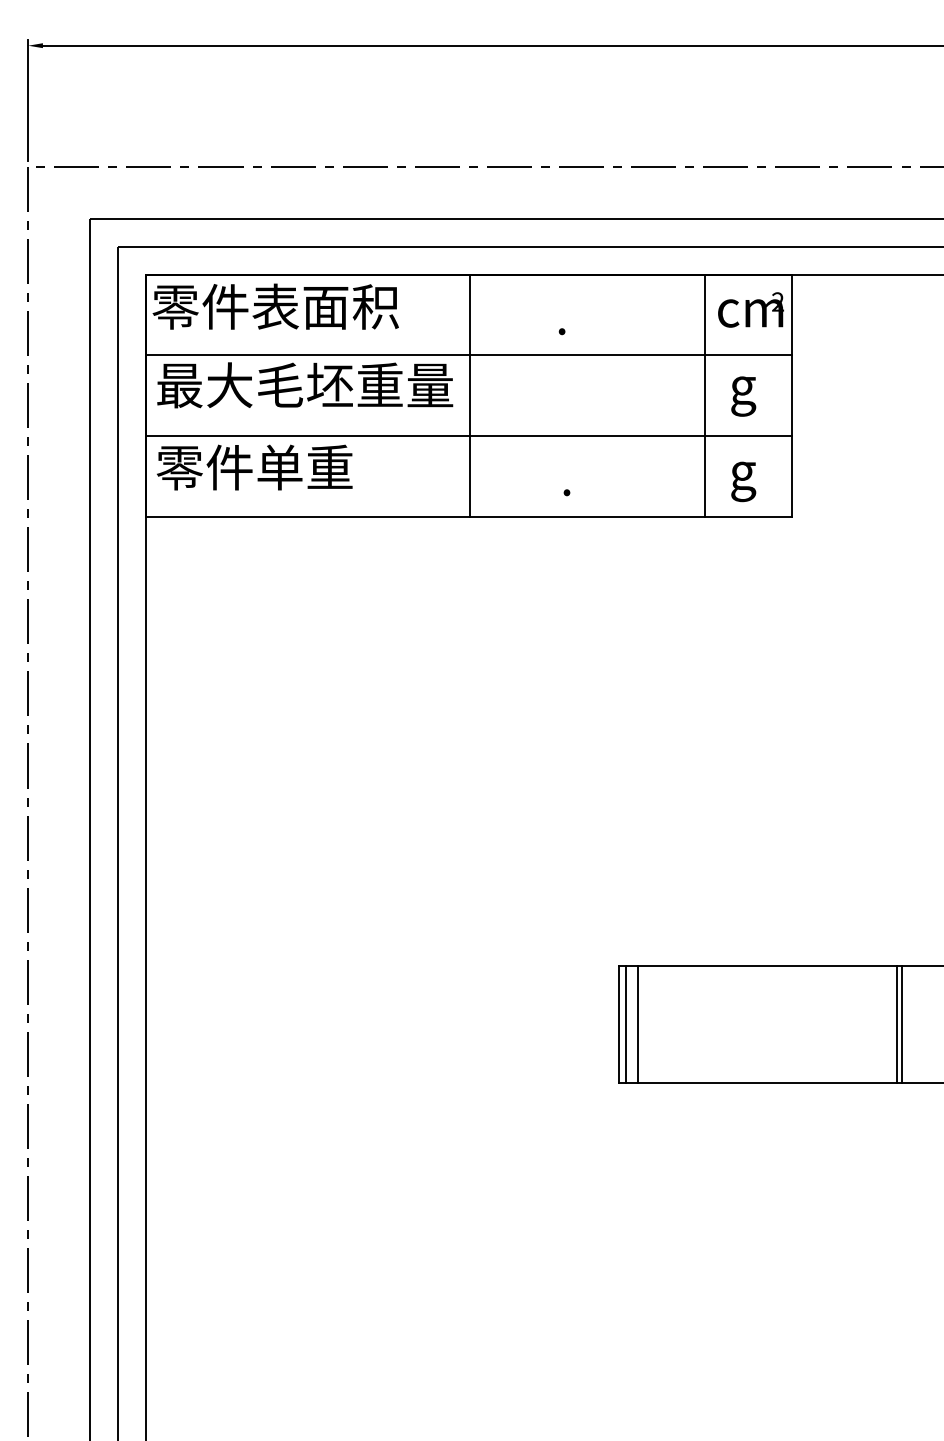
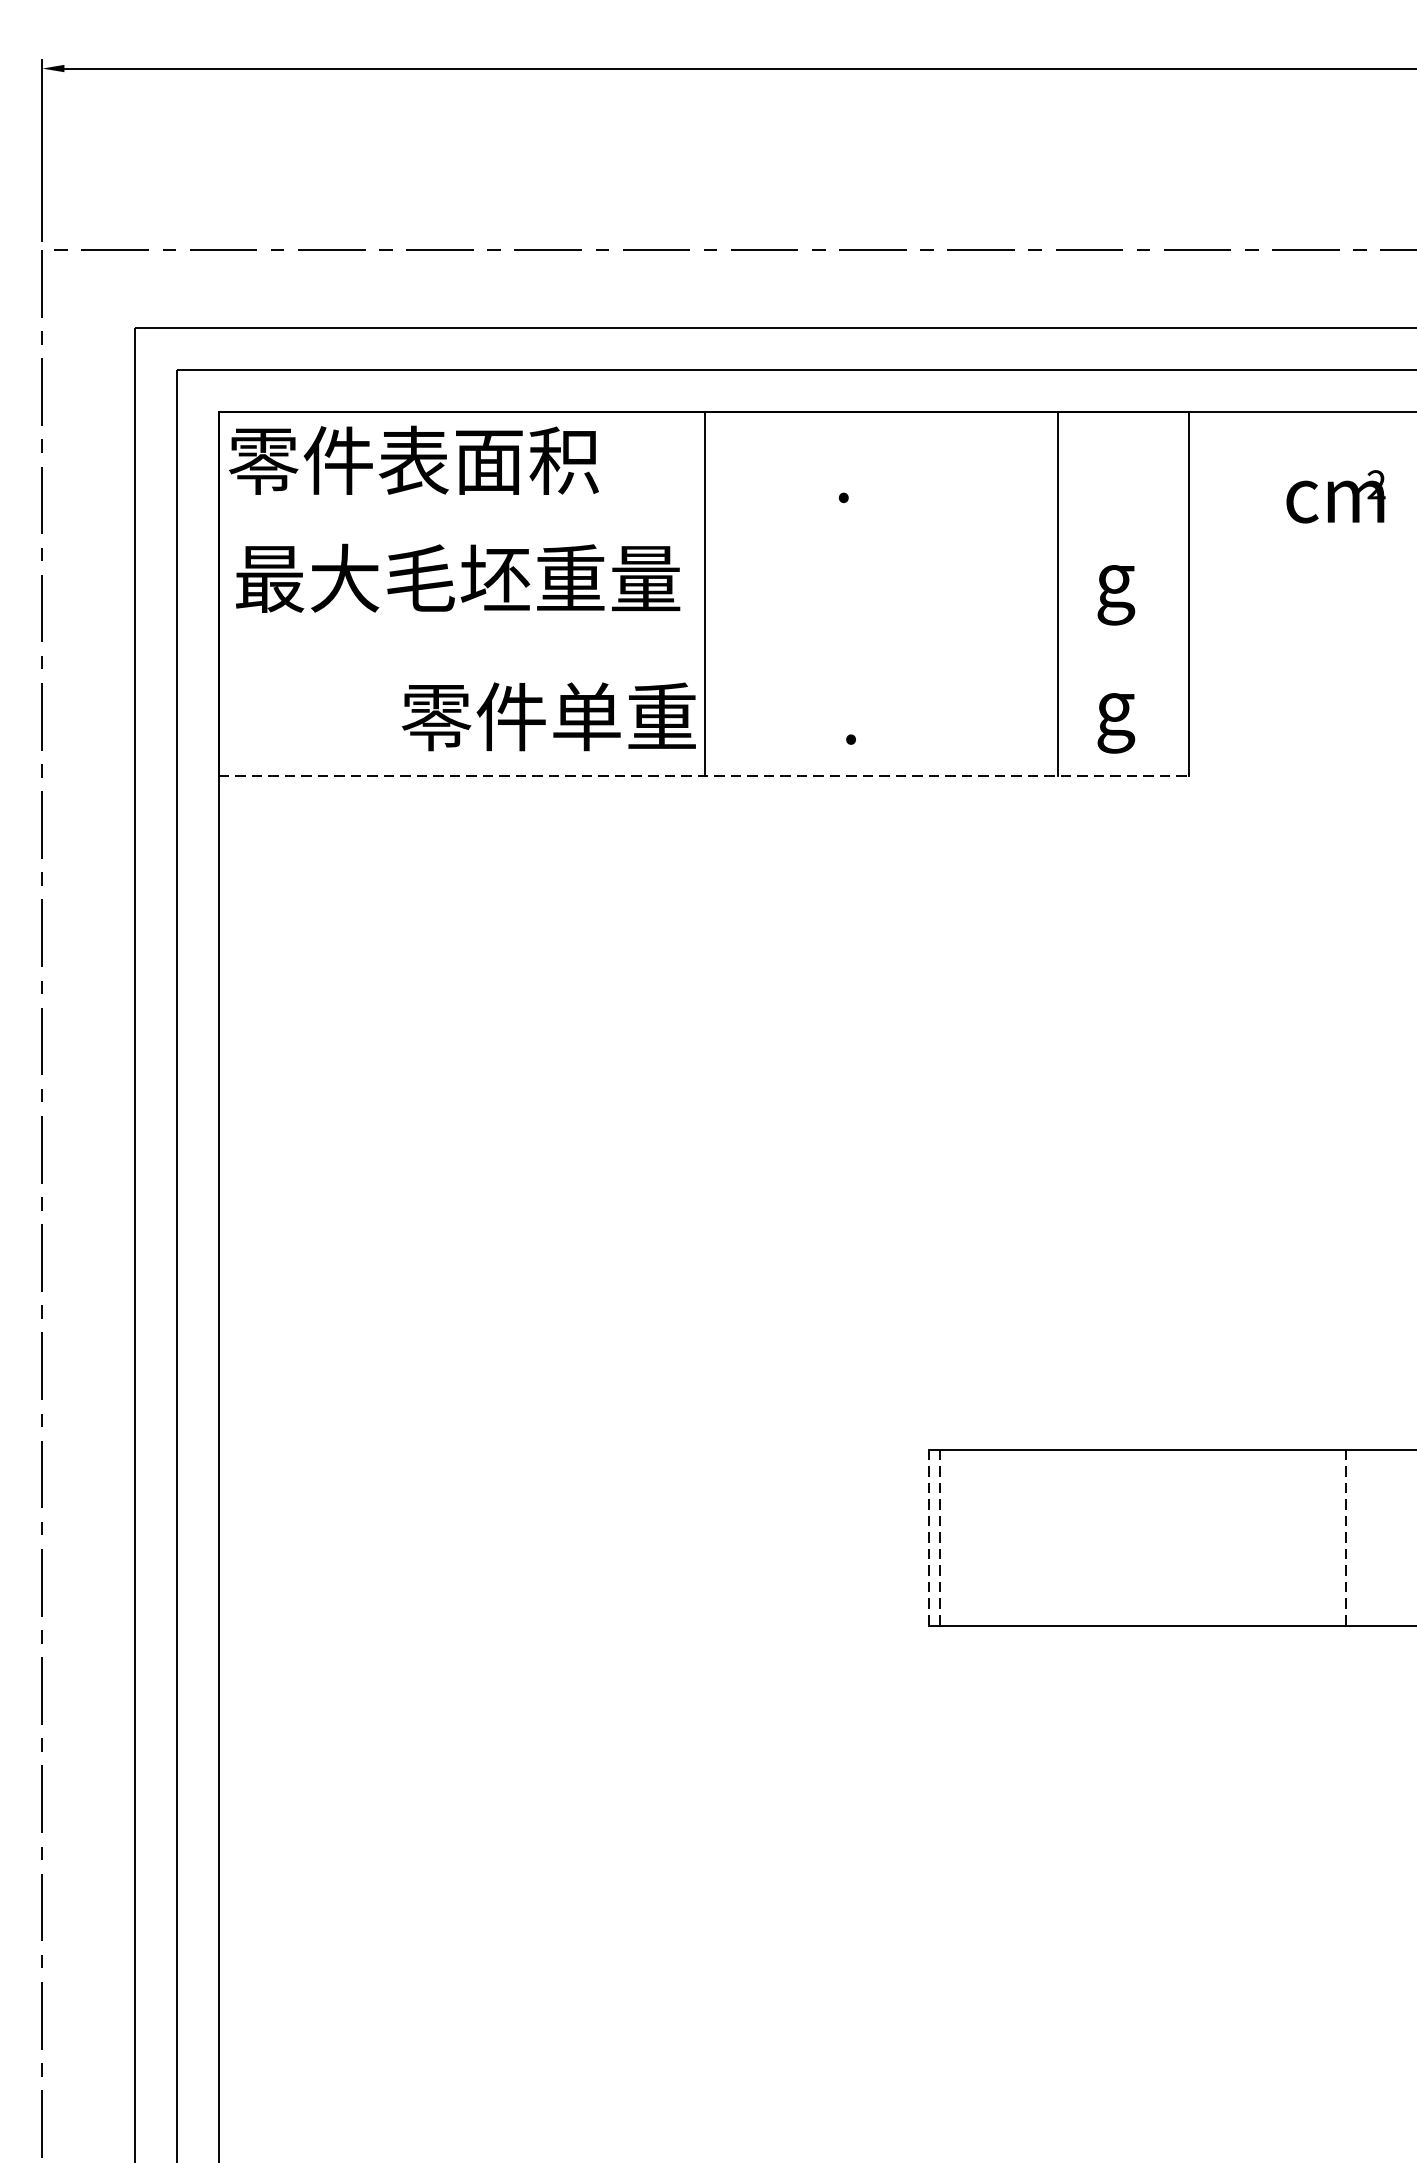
text: (750, 309) -> (1335, 496), moved
line: (468, 355) -> (703, 533), removed
line: (468, 436) -> (703, 655), removed
text: (254, 467) -> (548, 716), moved
line: (469, 517) -> (704, 776), solid -> dashed
line: (618, 1024) -> (928, 1537), solid -> dashed
line: (626, 1024) -> (940, 1537), solid -> dashed
line: (638, 1024) -> (958, 1537), removed
line: (896, 1024) -> (1345, 1537), solid -> dashed
line: (901, 1024) -> (1353, 1537), removed

